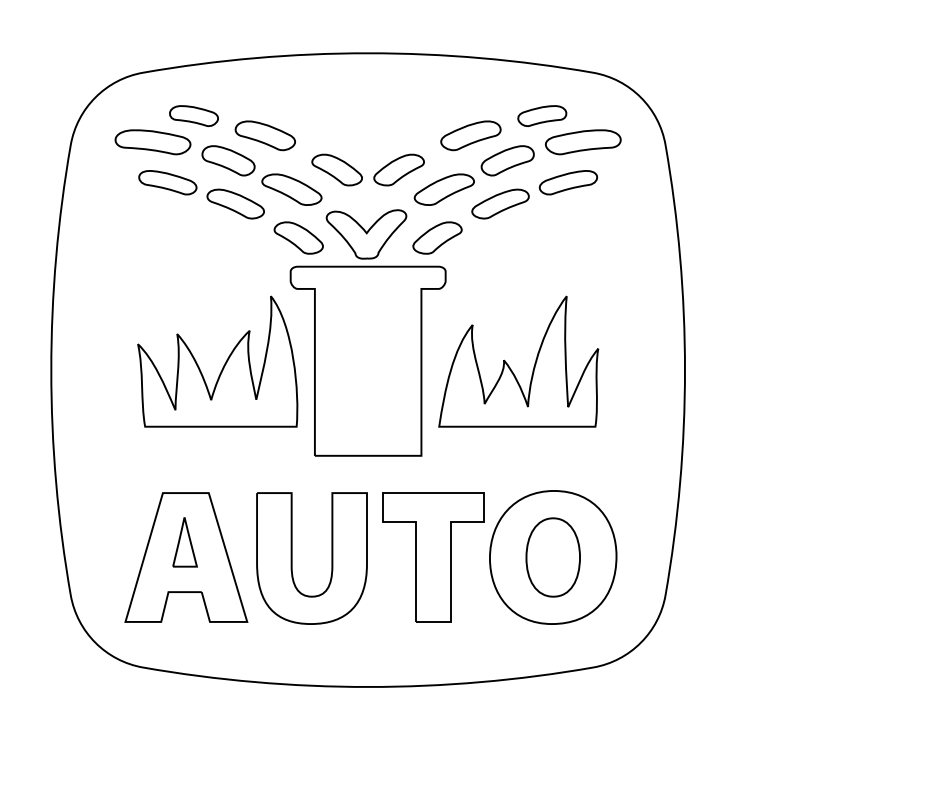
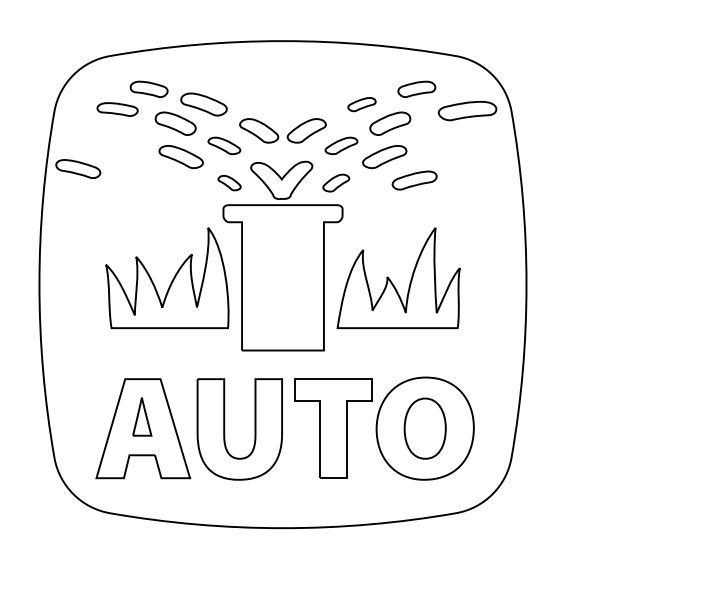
part: (470, 135) -> (361, 104), size x0.6
part: (152, 142) -> (117, 109), size x0.7
part: (583, 142) -> (467, 111), moved
part: (167, 182) -> (78, 168), moved
part: (568, 182) -> (414, 180), moved
part: (291, 189) -> (224, 145), size x0.7
part: (443, 189) -> (340, 145), size x0.7
part: (298, 237) -> (229, 182), size x0.6
part: (437, 237) -> (336, 182), size x0.7

